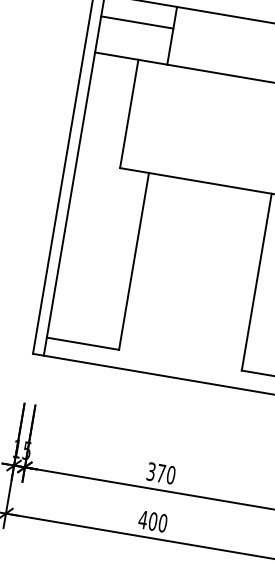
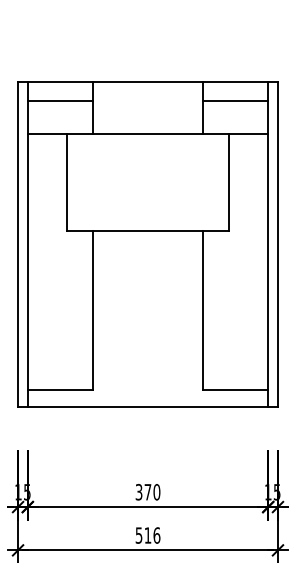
text: (152, 521) -> (147, 535), 400 -> 516

